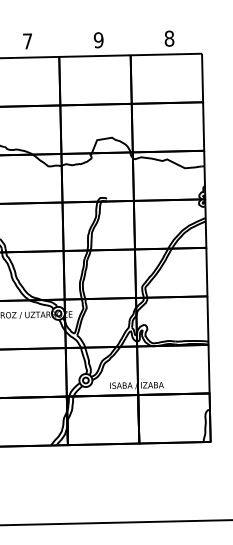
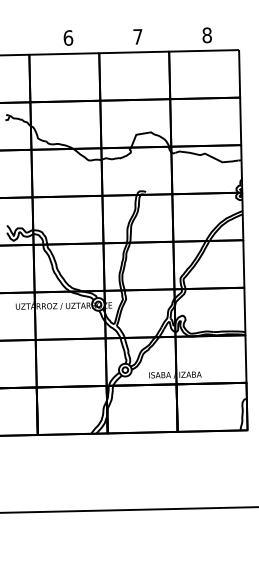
text: (98, 39) -> (137, 36), 9 -> 7
text: (27, 40) -> (68, 37), 7 -> 6

